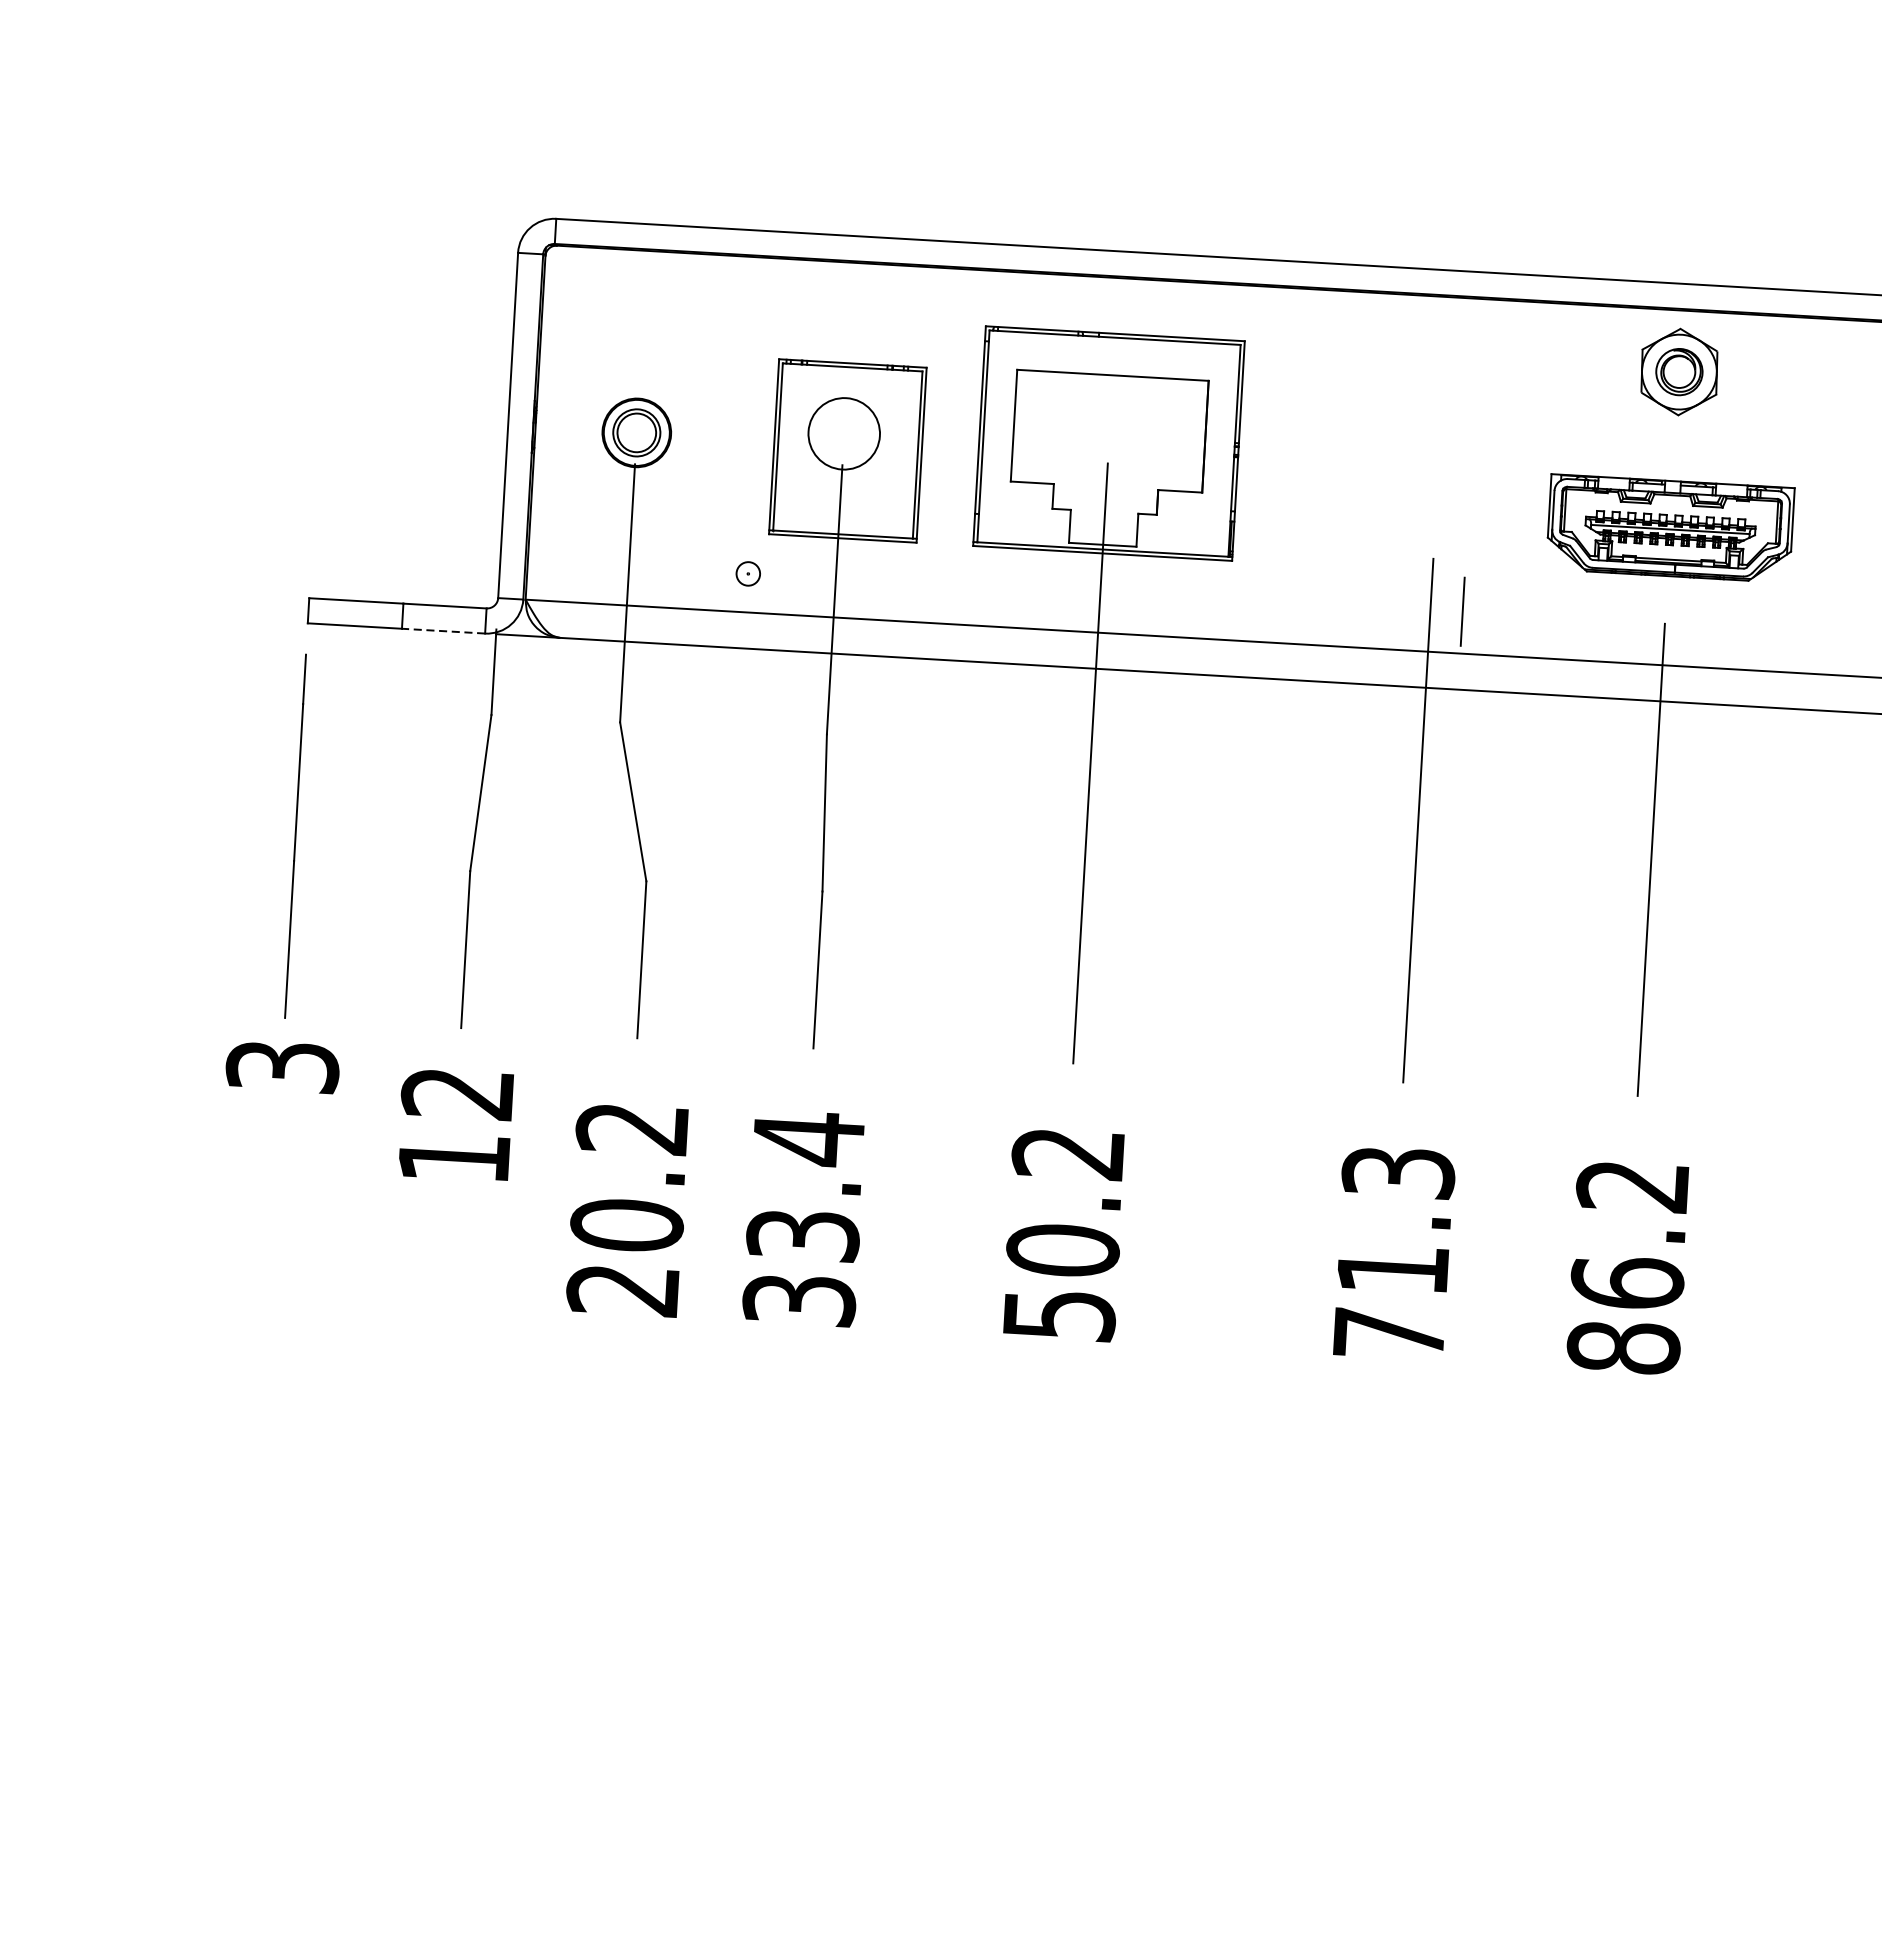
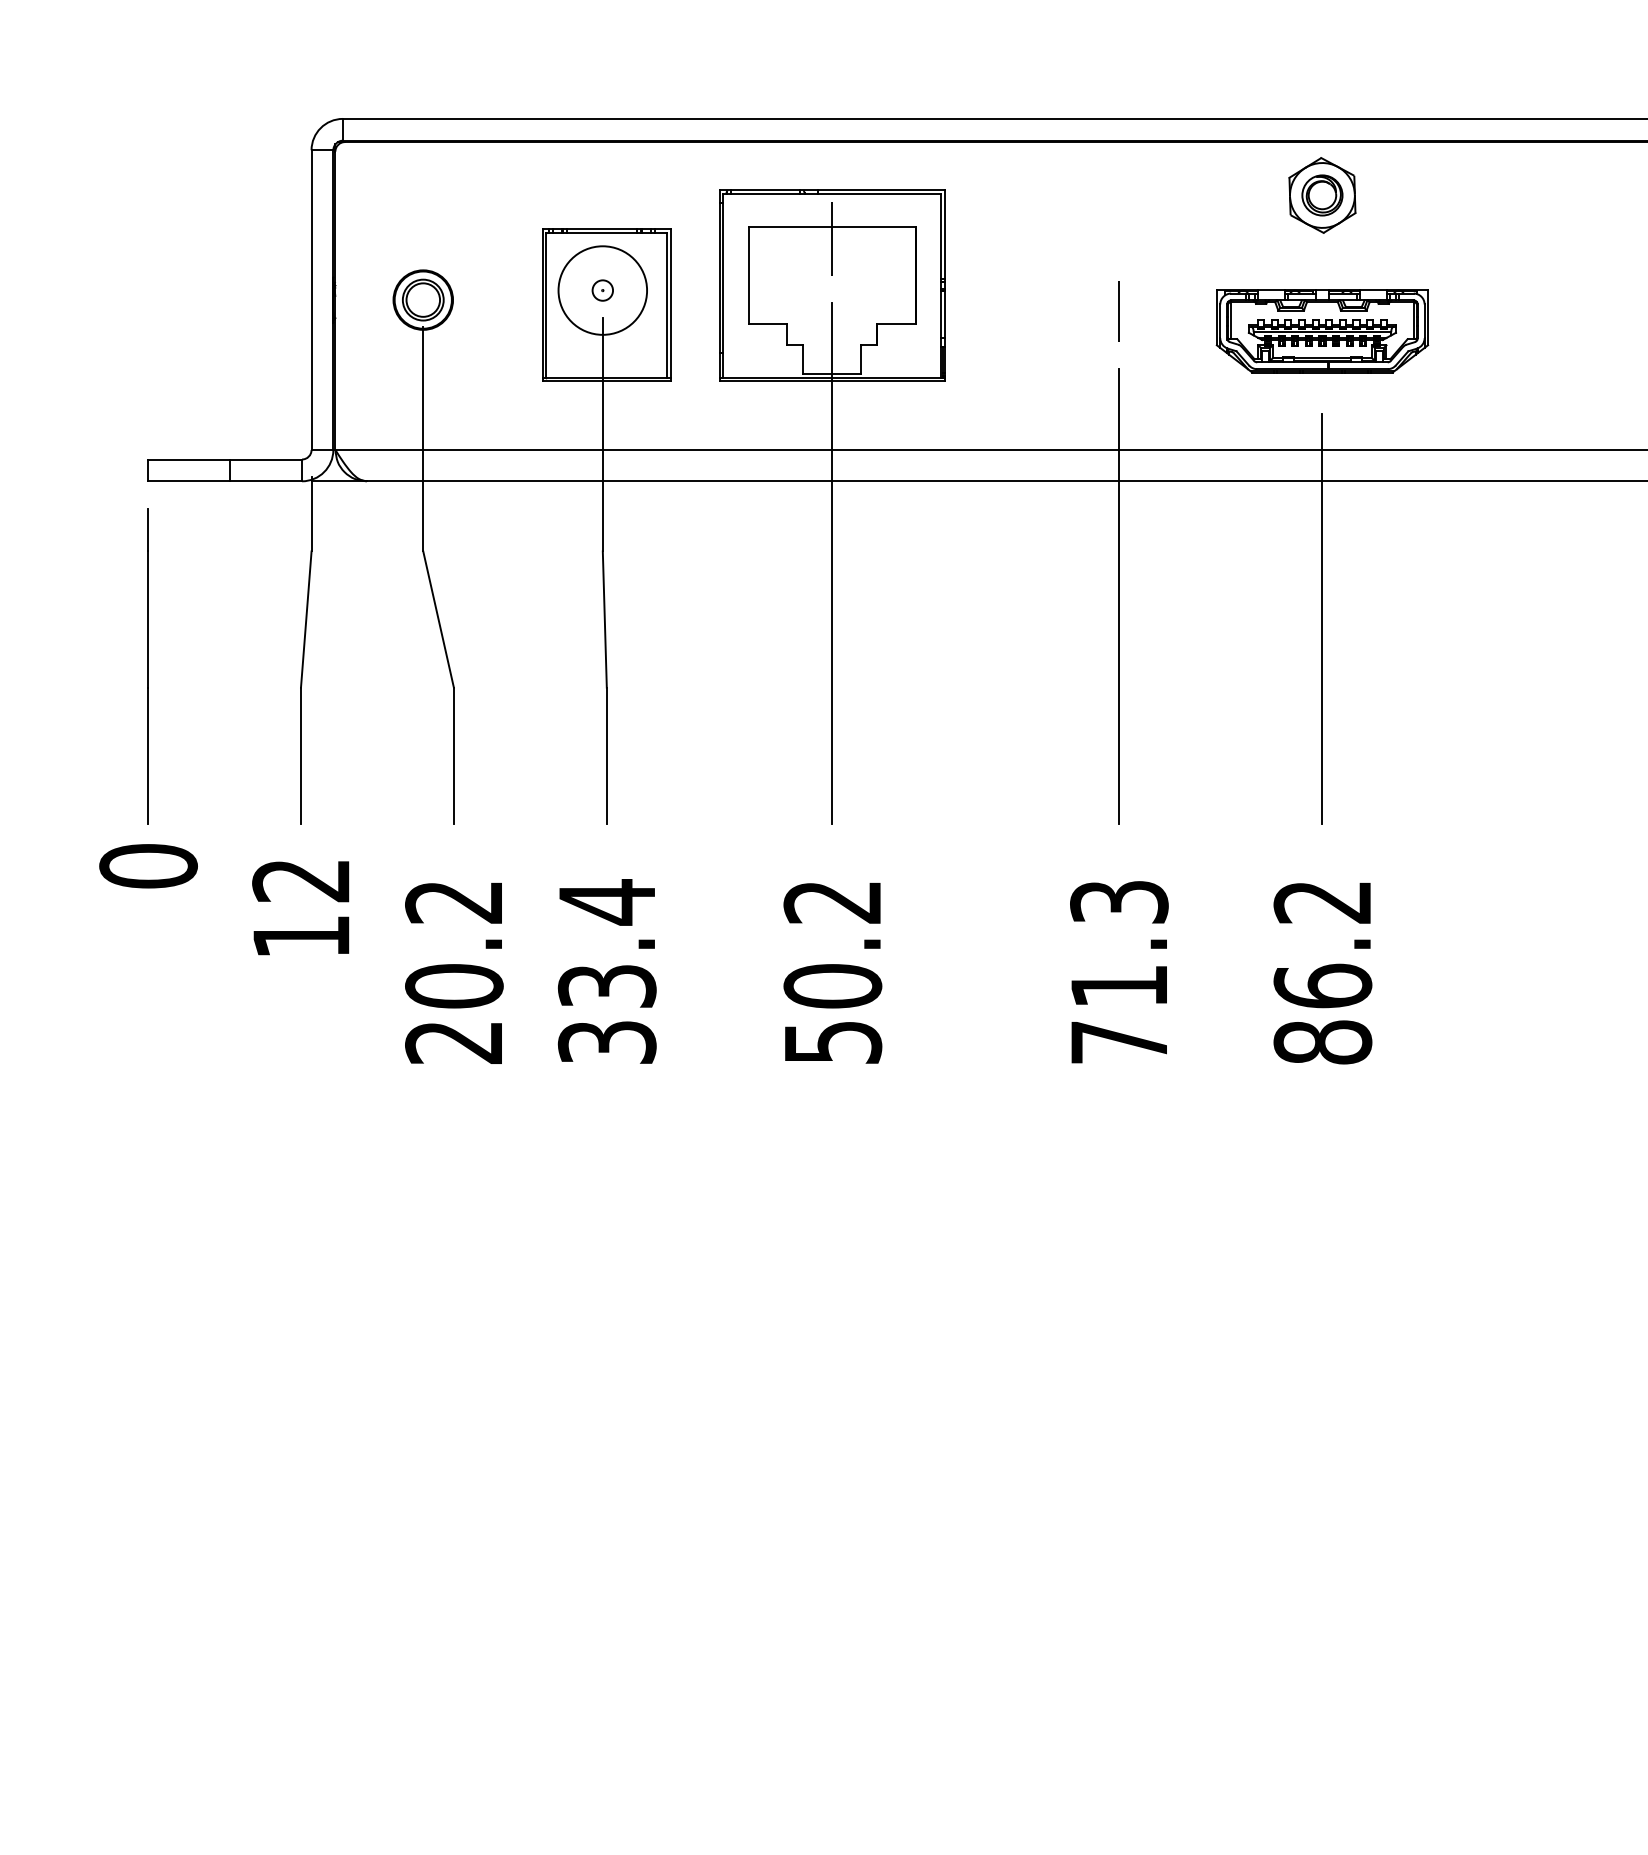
line: (1112, 389) -> (832, 238), added
circle: (843, 433) -> (602, 290), size x1.43
part: (747, 573) -> (602, 290), moved
line: (1462, 611) -> (1118, 311), moved
line: (443, 631) -> (265, 481), dashed -> solid
text: (282, 1067) -> (148, 866), 3 -> 0

